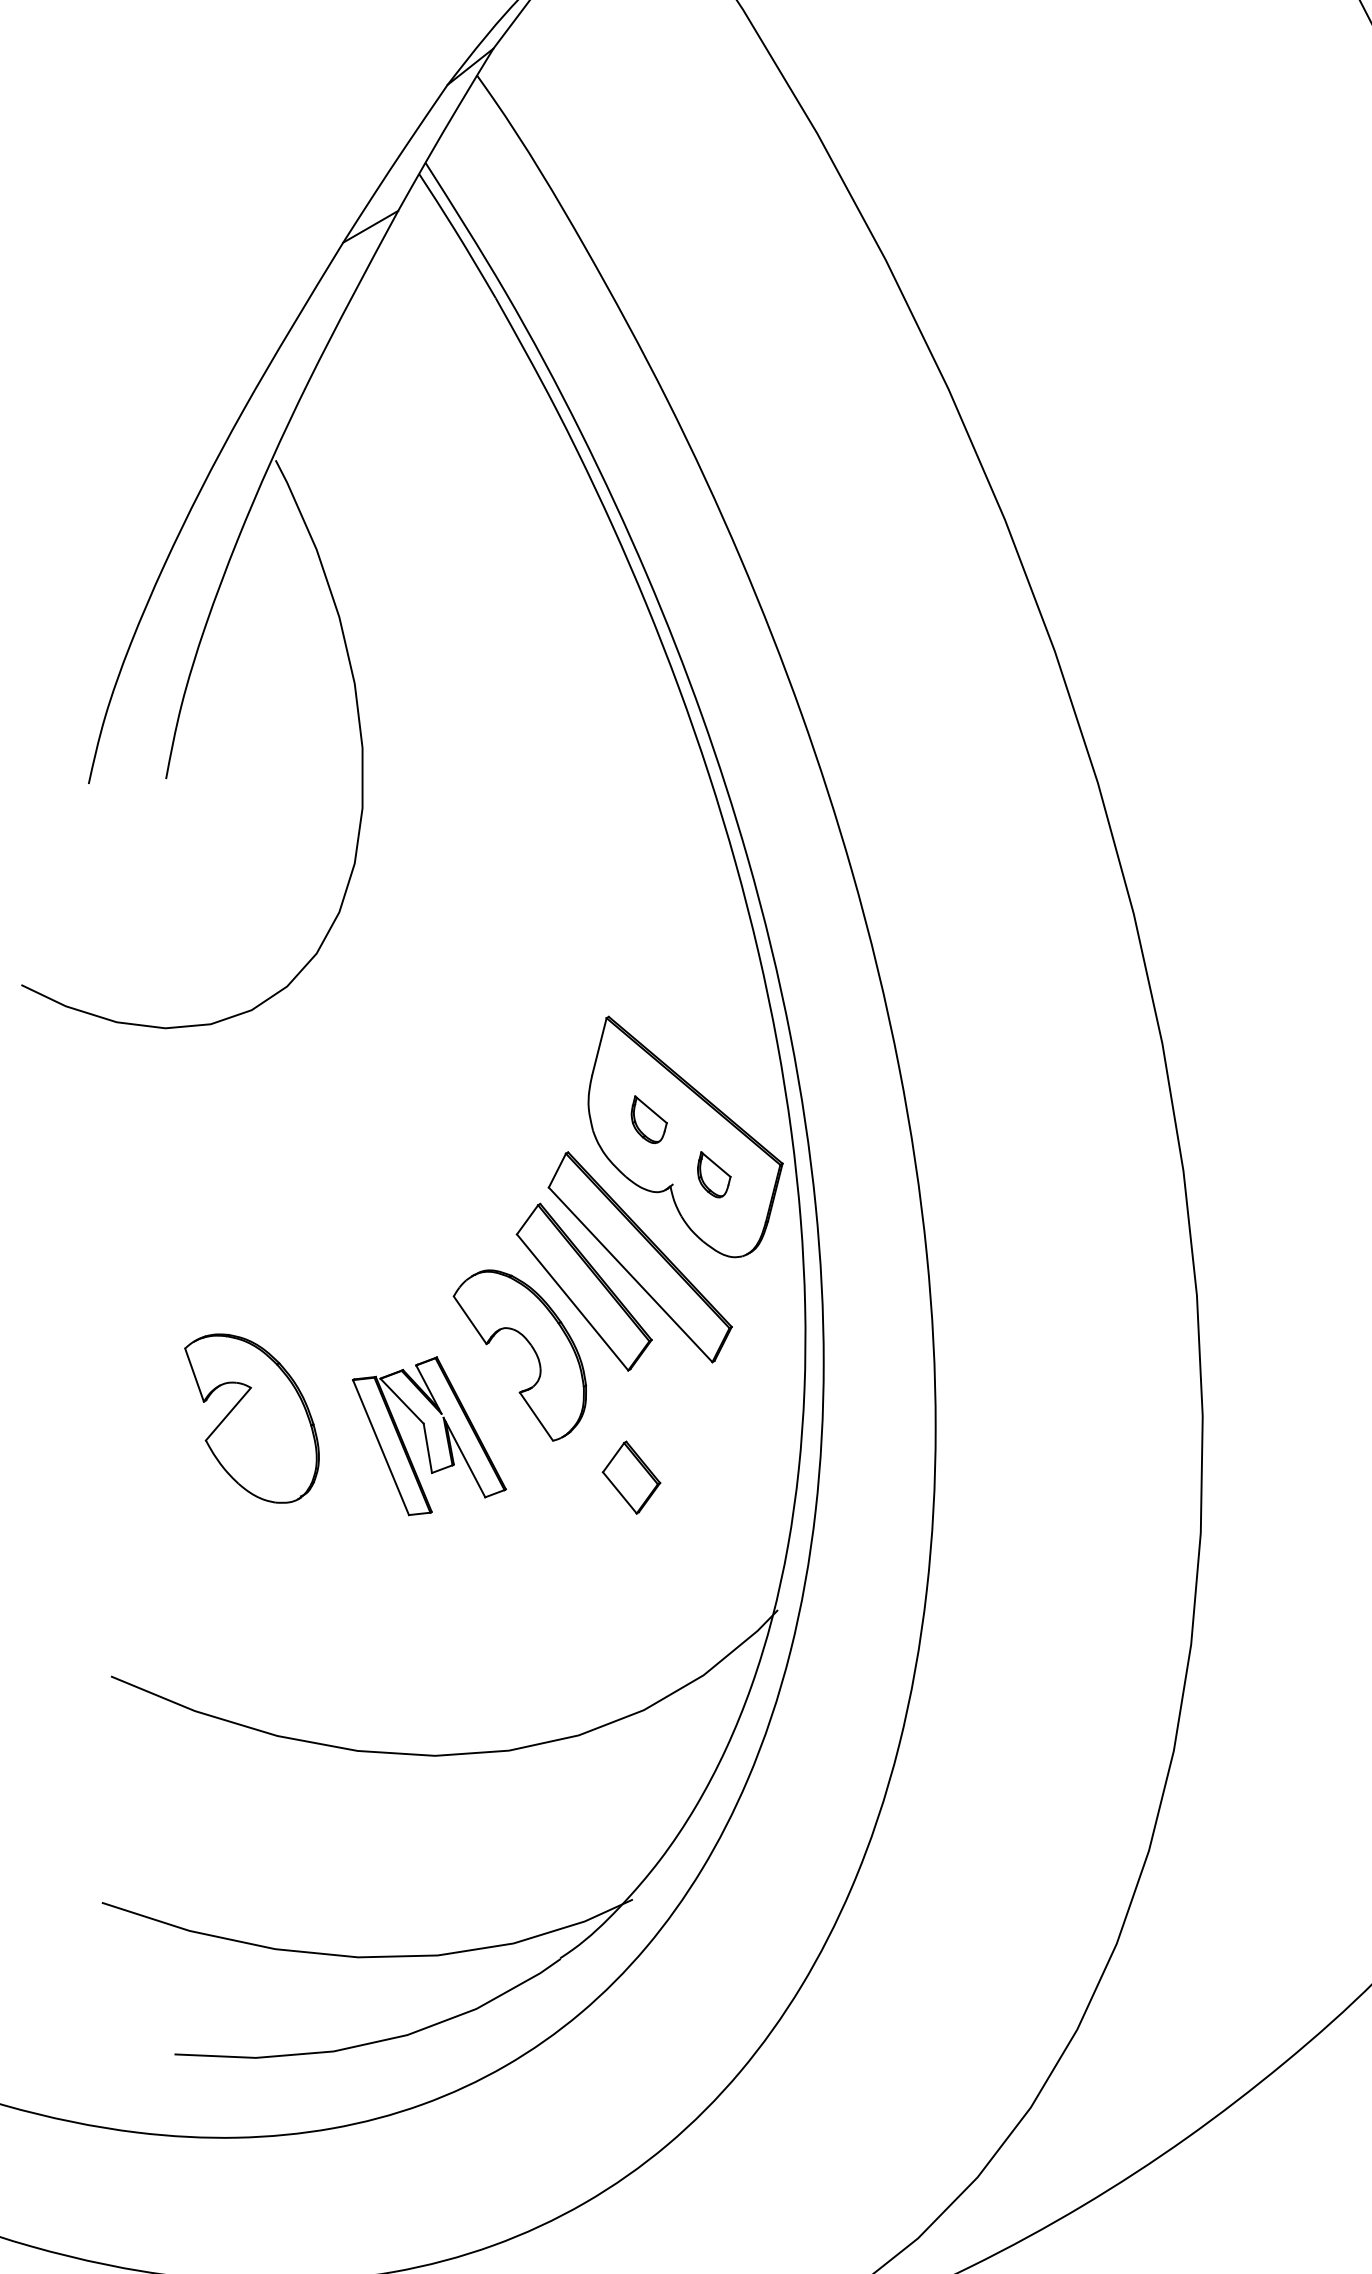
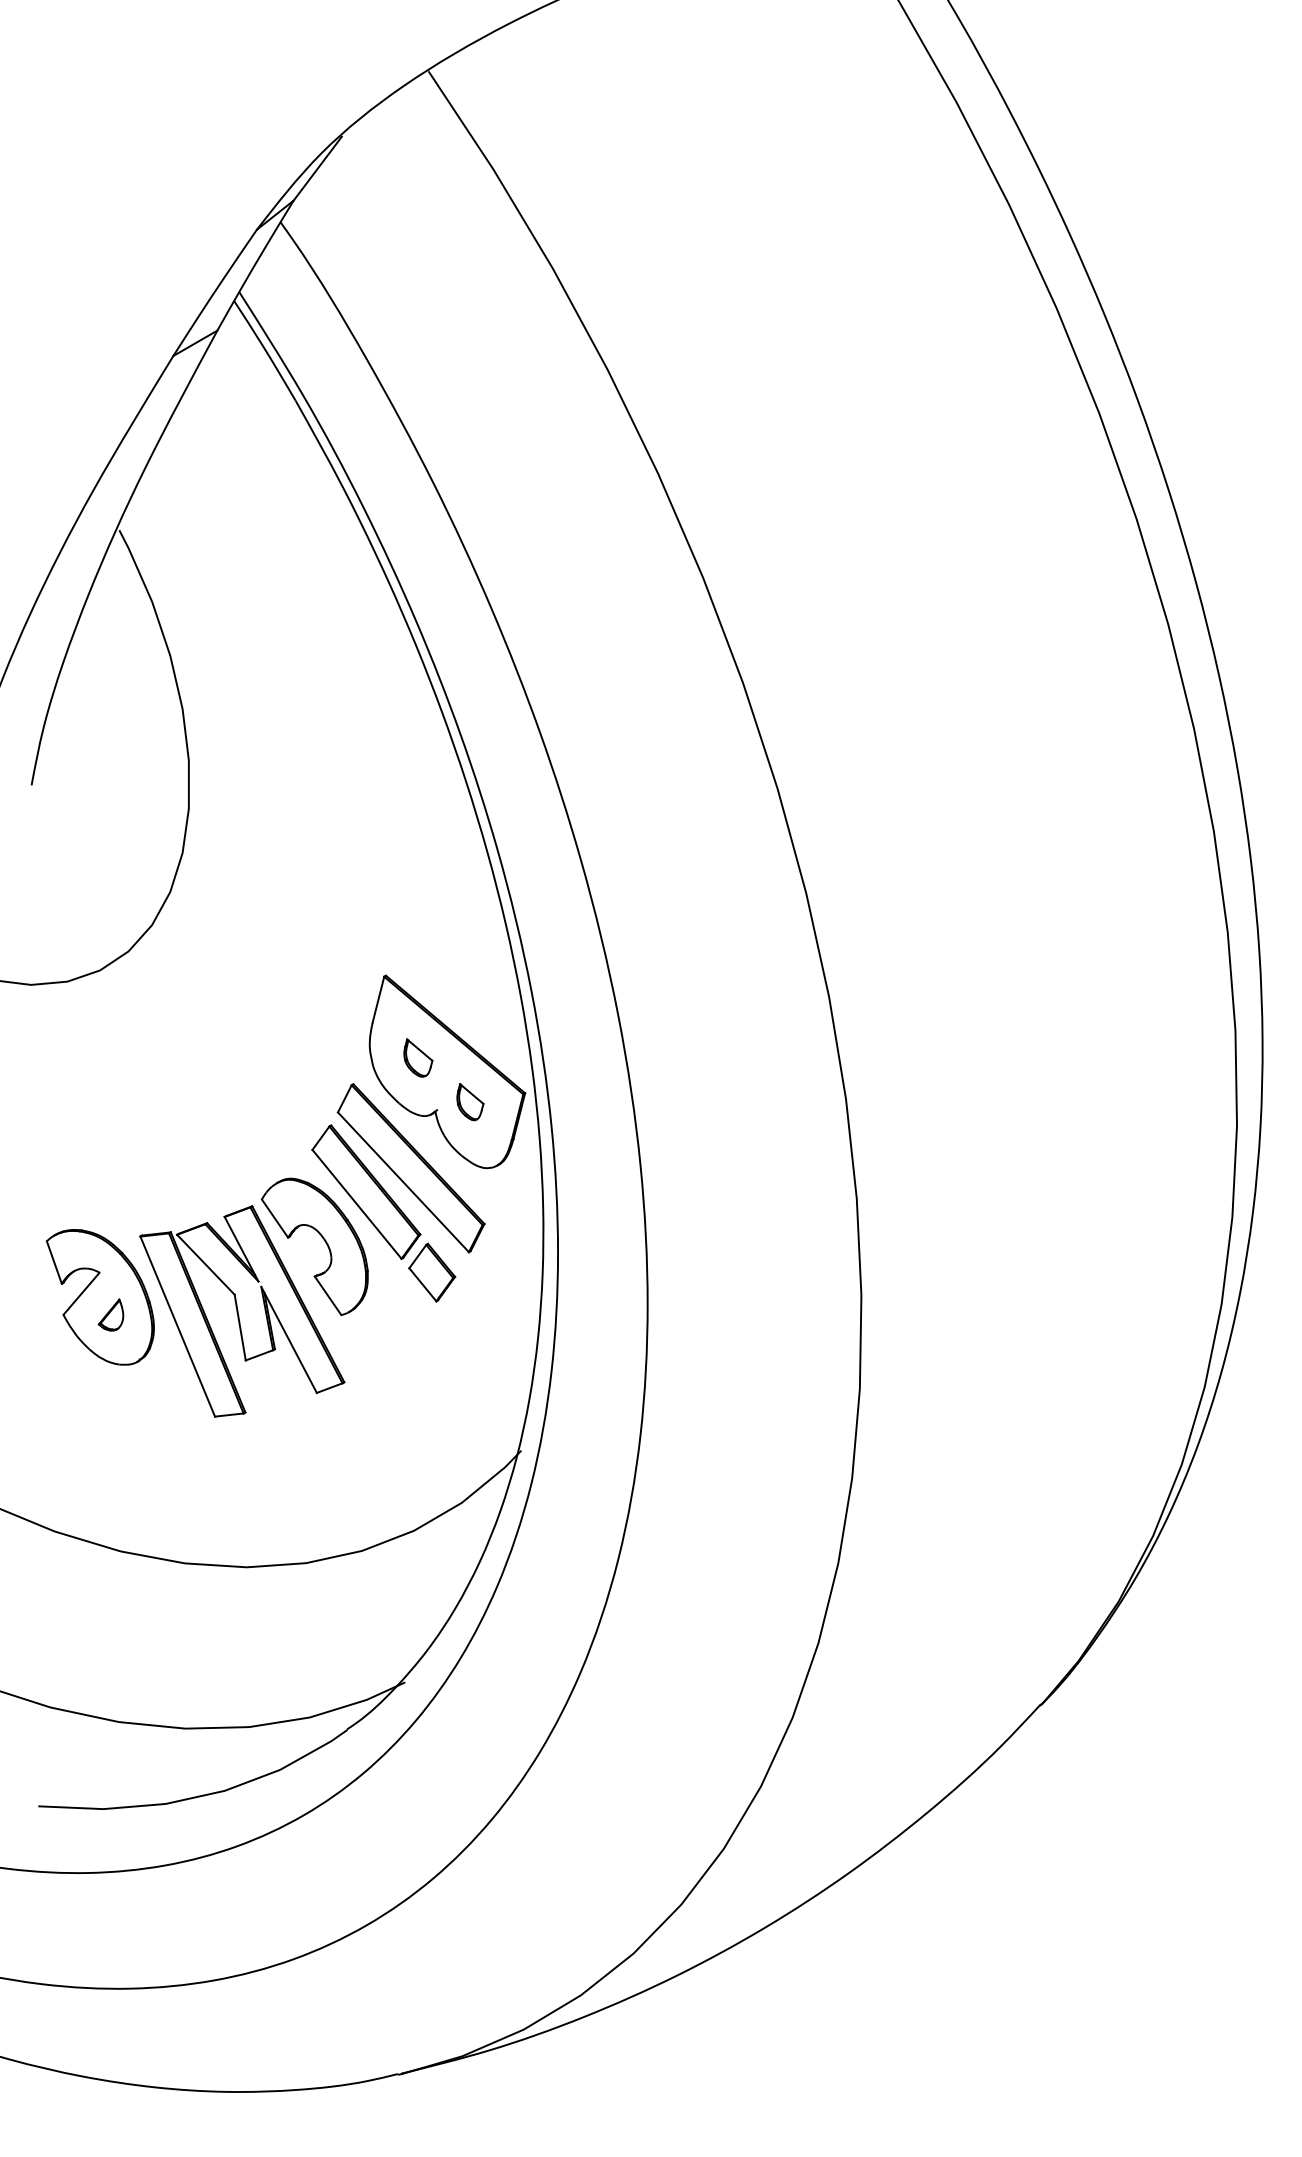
part: (429, 1436) -> (242, 1311), size x1.67
part: (264, 1440) -> (110, 1314), added
part: (631, 1477) -> (432, 1272), moved

